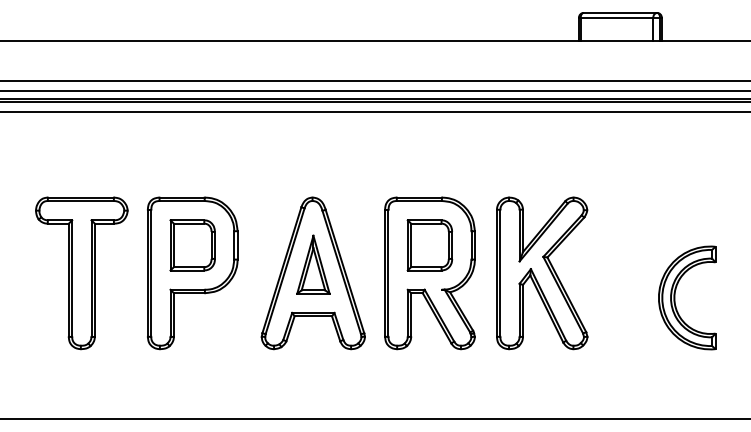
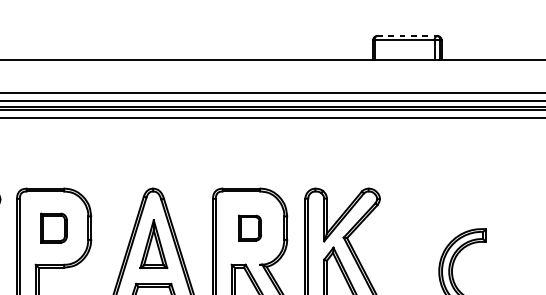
line: (620, 12) -> (407, 35), solid -> dashed
part: (192, 245) -> (53, 228), size x0.7
part: (429, 245) -> (249, 228), size x0.6

